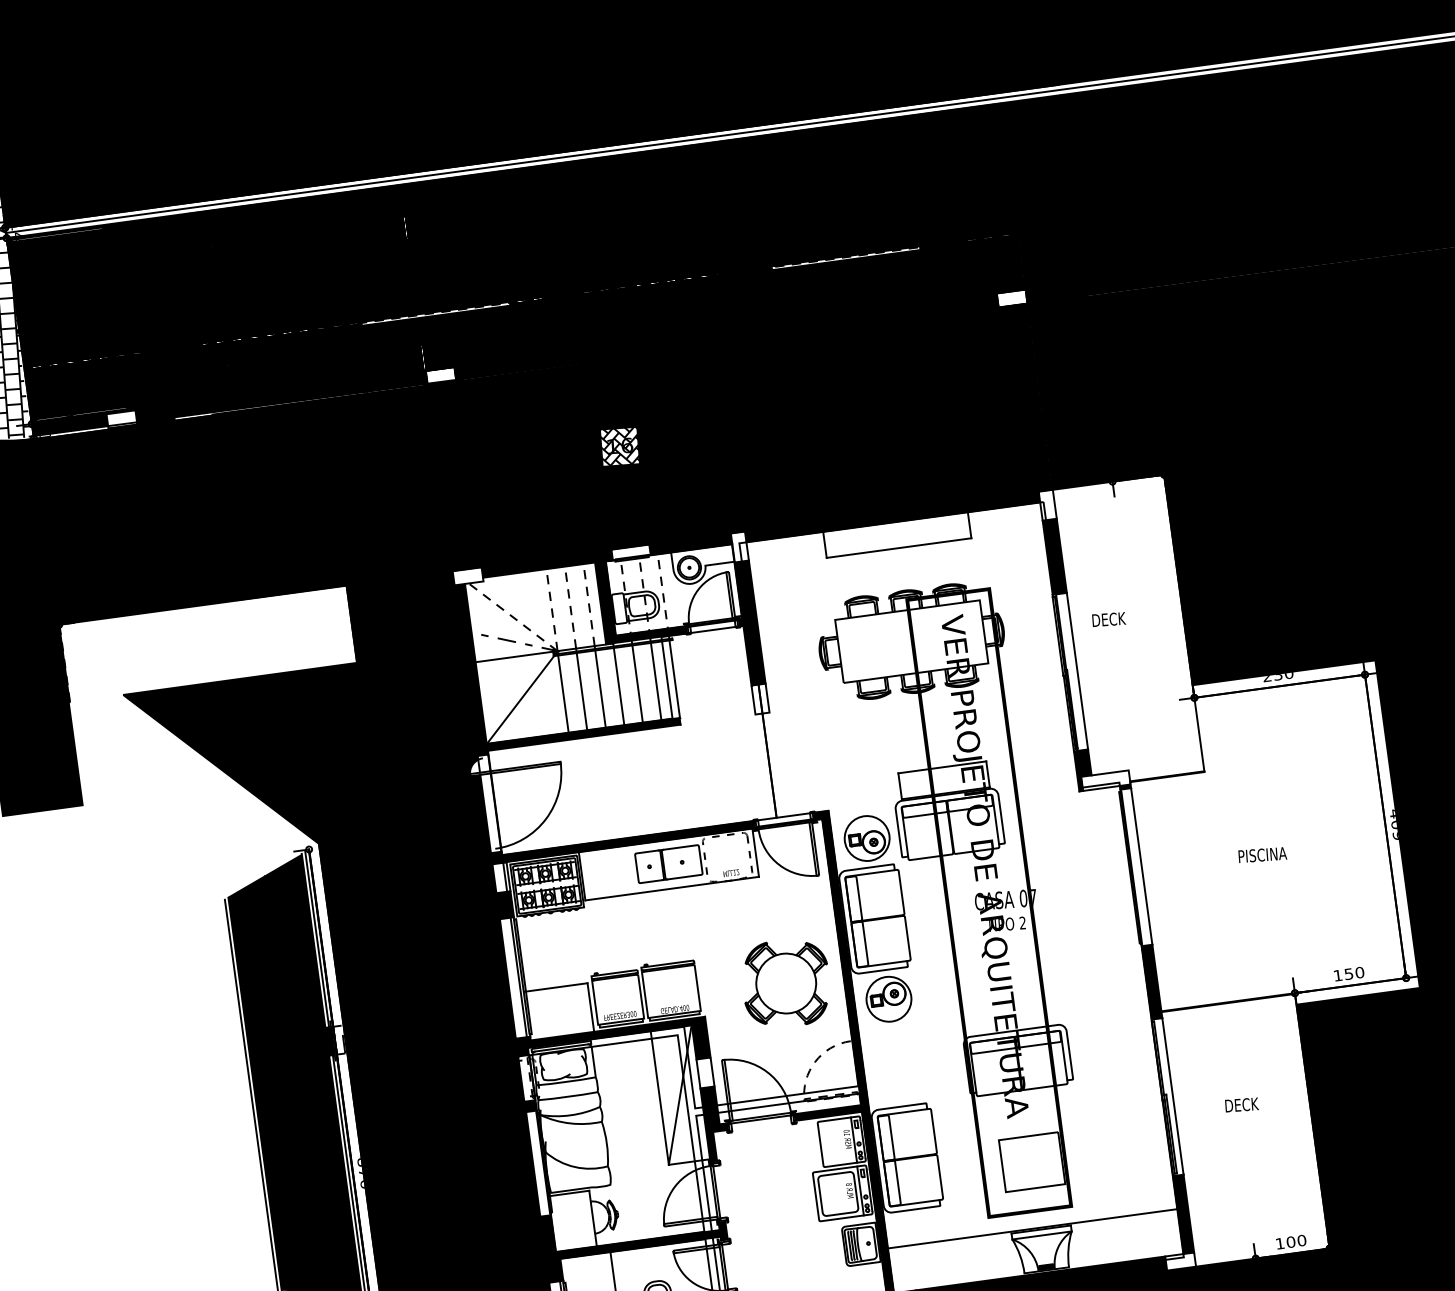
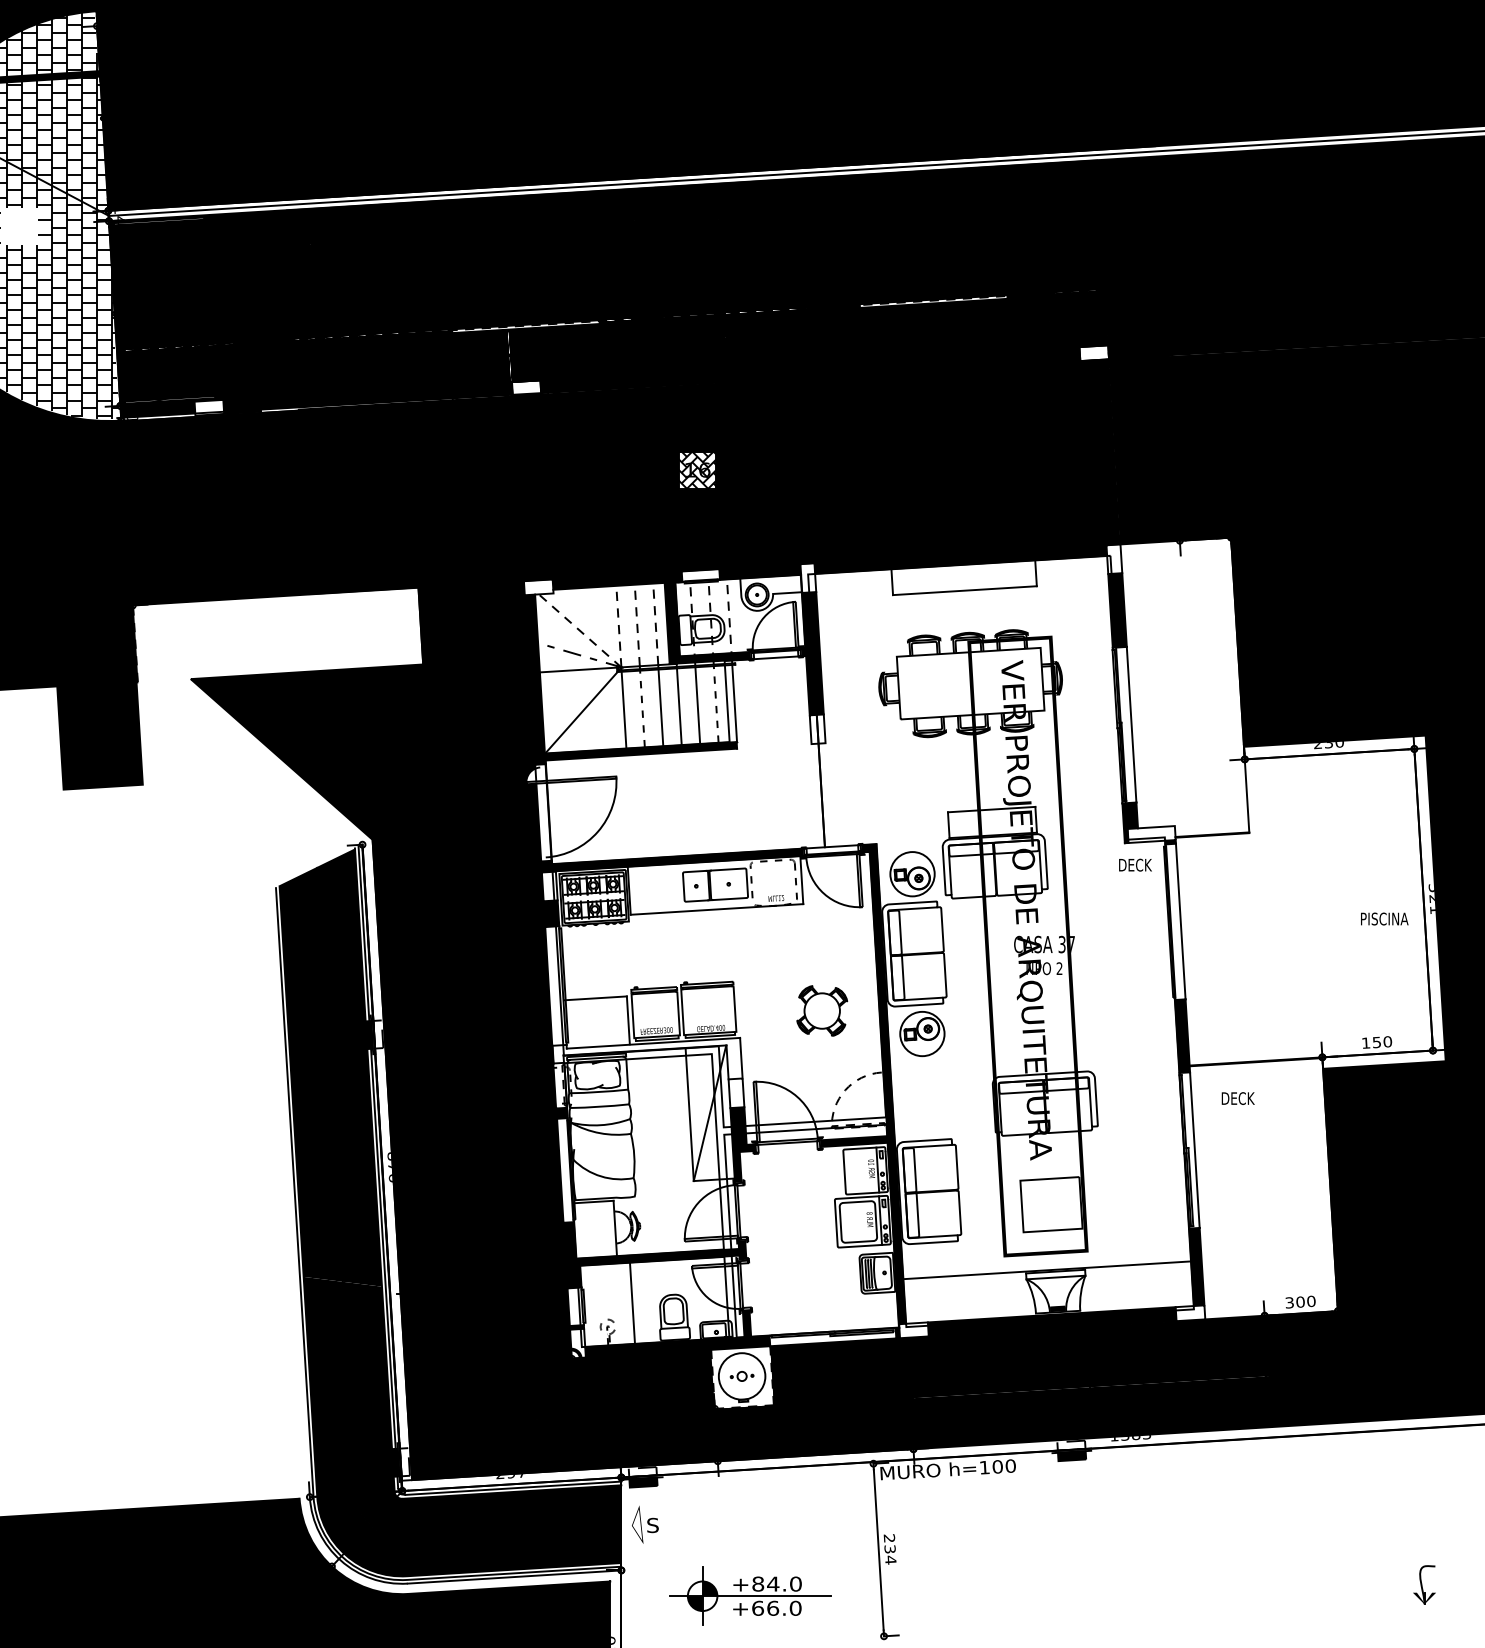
text: (1109, 618) -> (1135, 864), moved
line: (656, 680) -> (716, 703), solid -> dashed
line: (581, 691) -> (642, 708), solid -> dashed
text: (1393, 824) -> (1431, 898), 409 -> 521
text: (1262, 854) -> (1384, 918), moved
text: (1022, 898) -> (1061, 944), 07 -> 37
part: (785, 983) -> (821, 1010), size x0.6
fill: (612, 1044) -> (647, 1058), removed
text: (1241, 1104) -> (1237, 1098), moved
text: (1279, 1243) -> (1289, 1302), 100 -> 300

